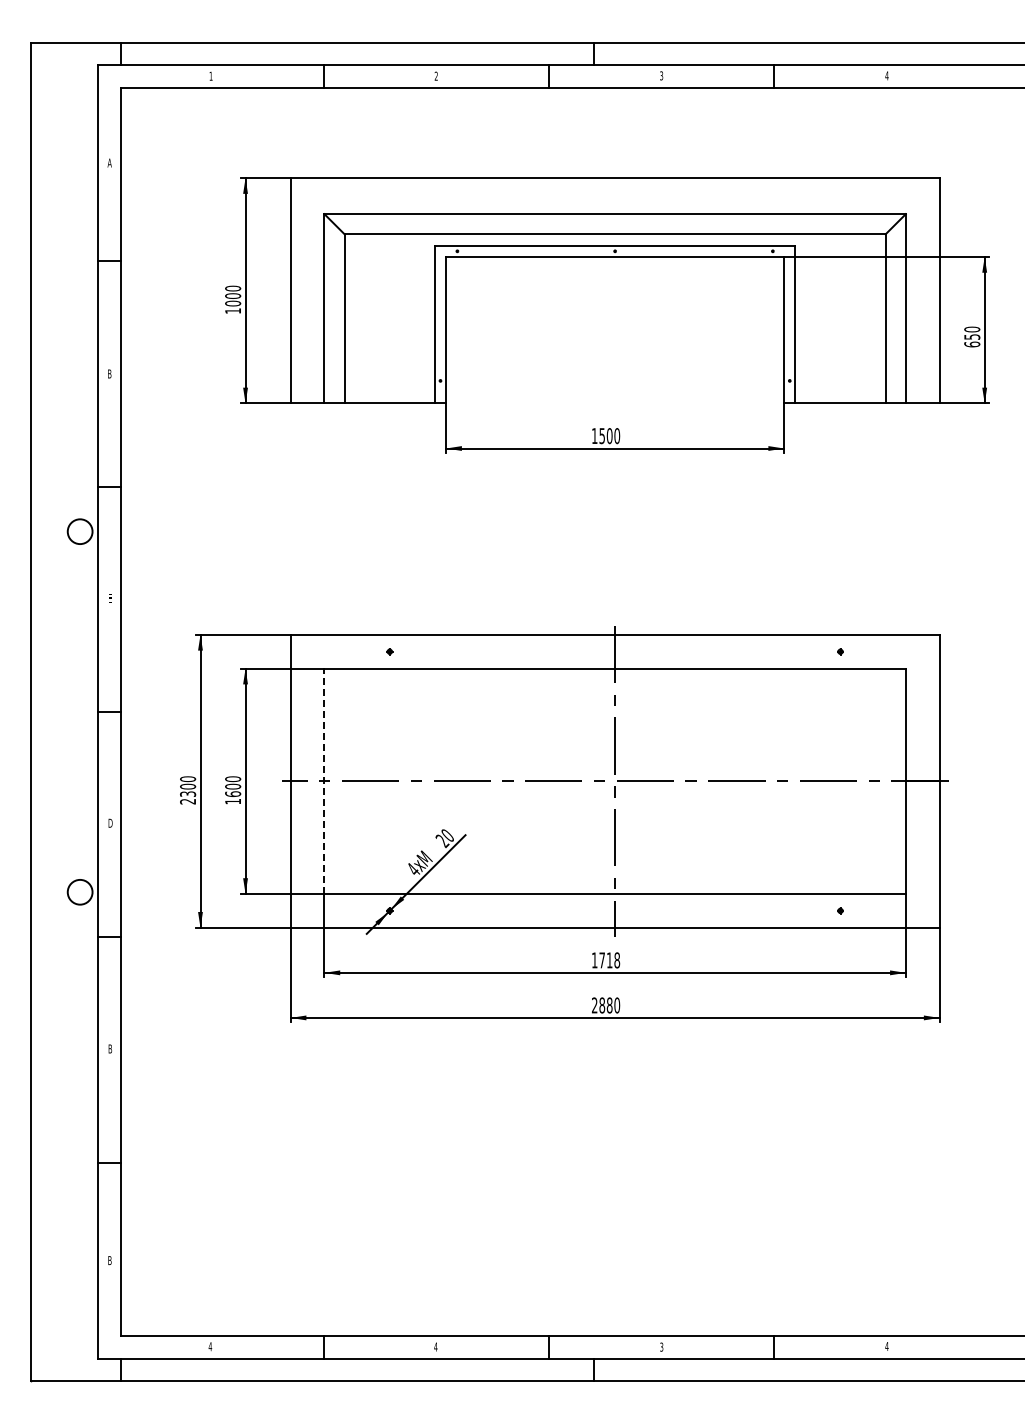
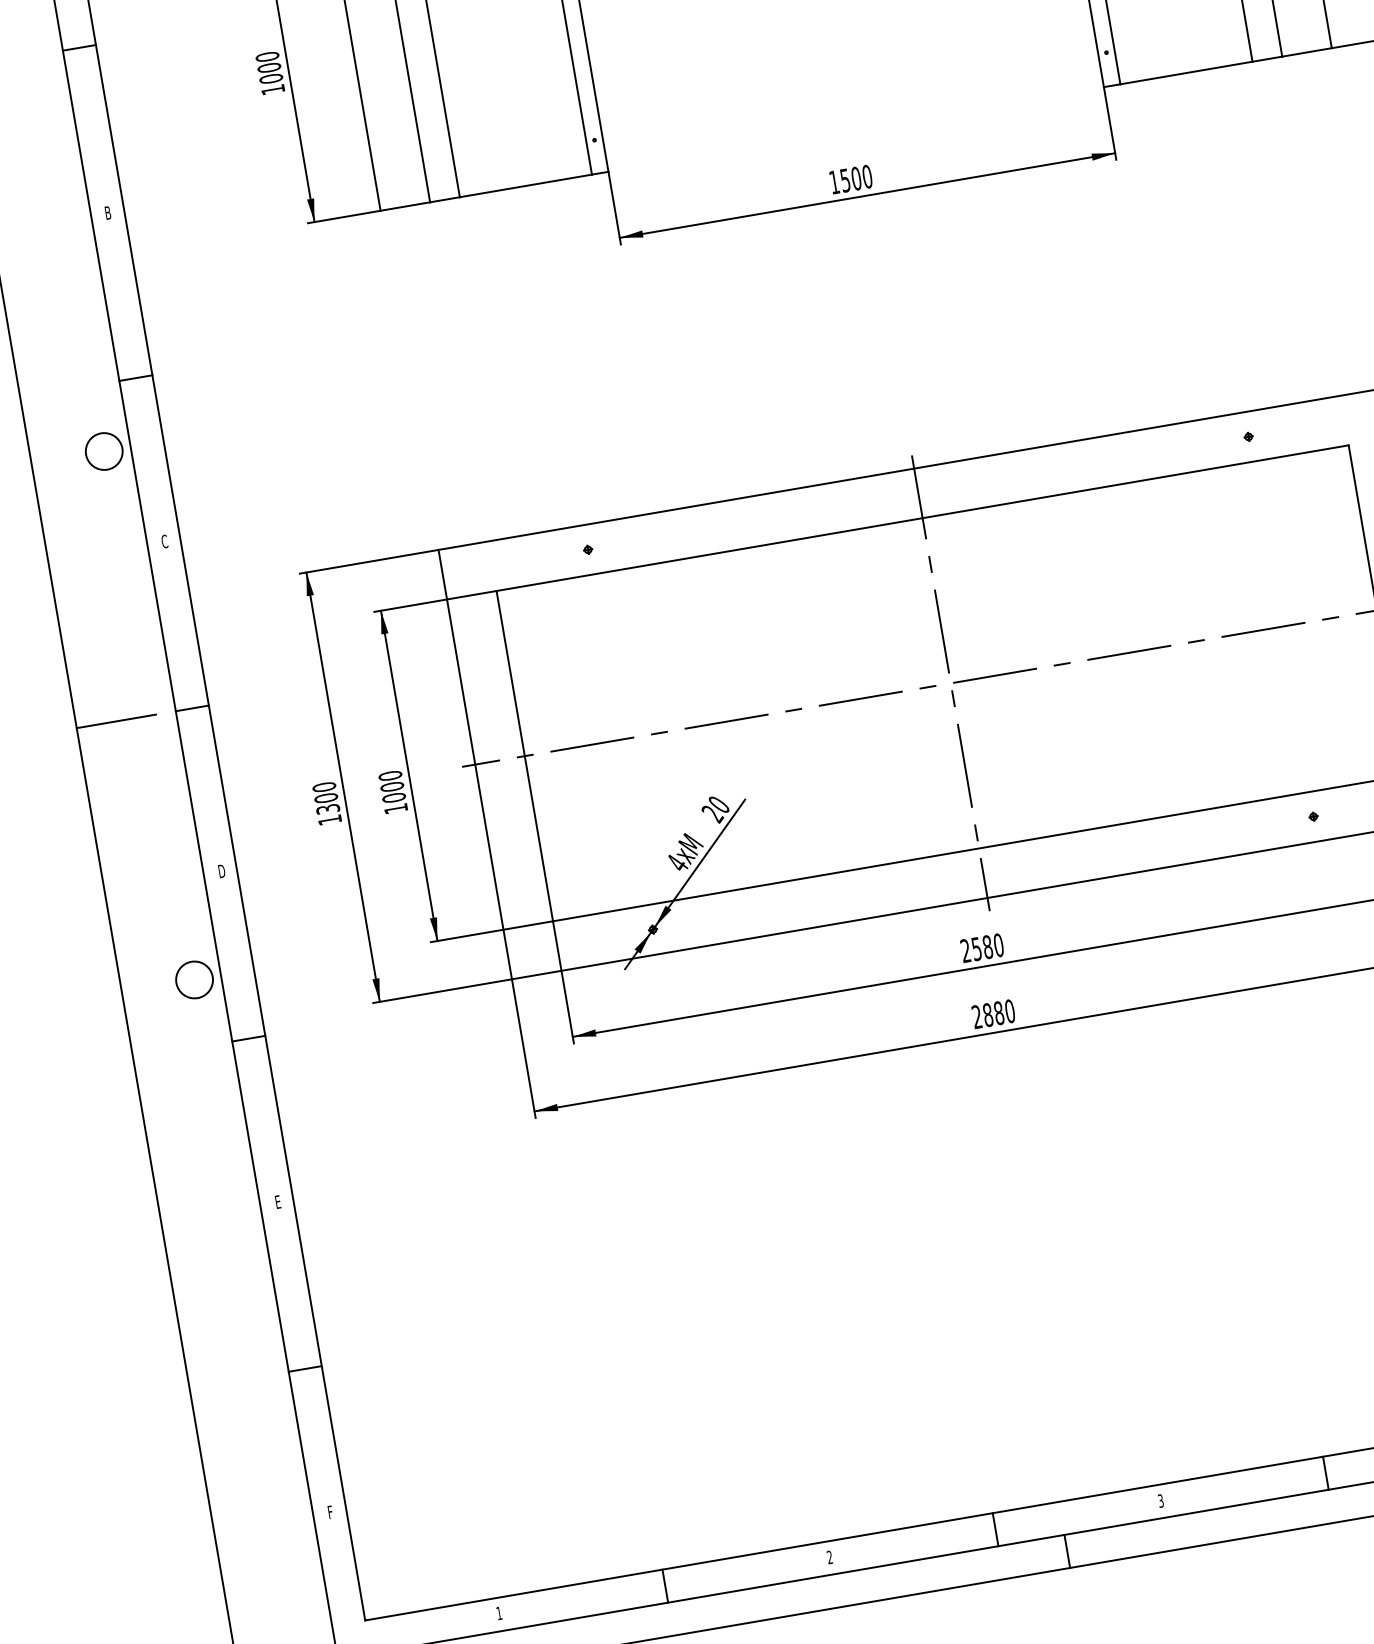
text: (109, 597) -> (163, 540), E -> C
line: (57, 712) -> (116, 722), added
line: (324, 781) -> (524, 756), dashed -> solid
text: (232, 793) -> (393, 797), 1600 -> 1000
text: (187, 801) -> (329, 820), 2300 -> 1300
text: (605, 960) -> (981, 948), 1718 -> 2580
text: (110, 1048) -> (278, 1201), B -> E
text: (109, 1260) -> (329, 1512), B -> F
text: (210, 1346) -> (499, 1613), 4 -> 1
text: (435, 1346) -> (829, 1556), 4 -> 2

